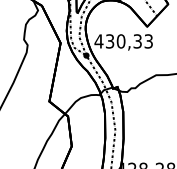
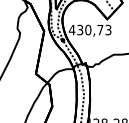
text: (137, 41) -> (100, 30), 430,33 -> 430,73

